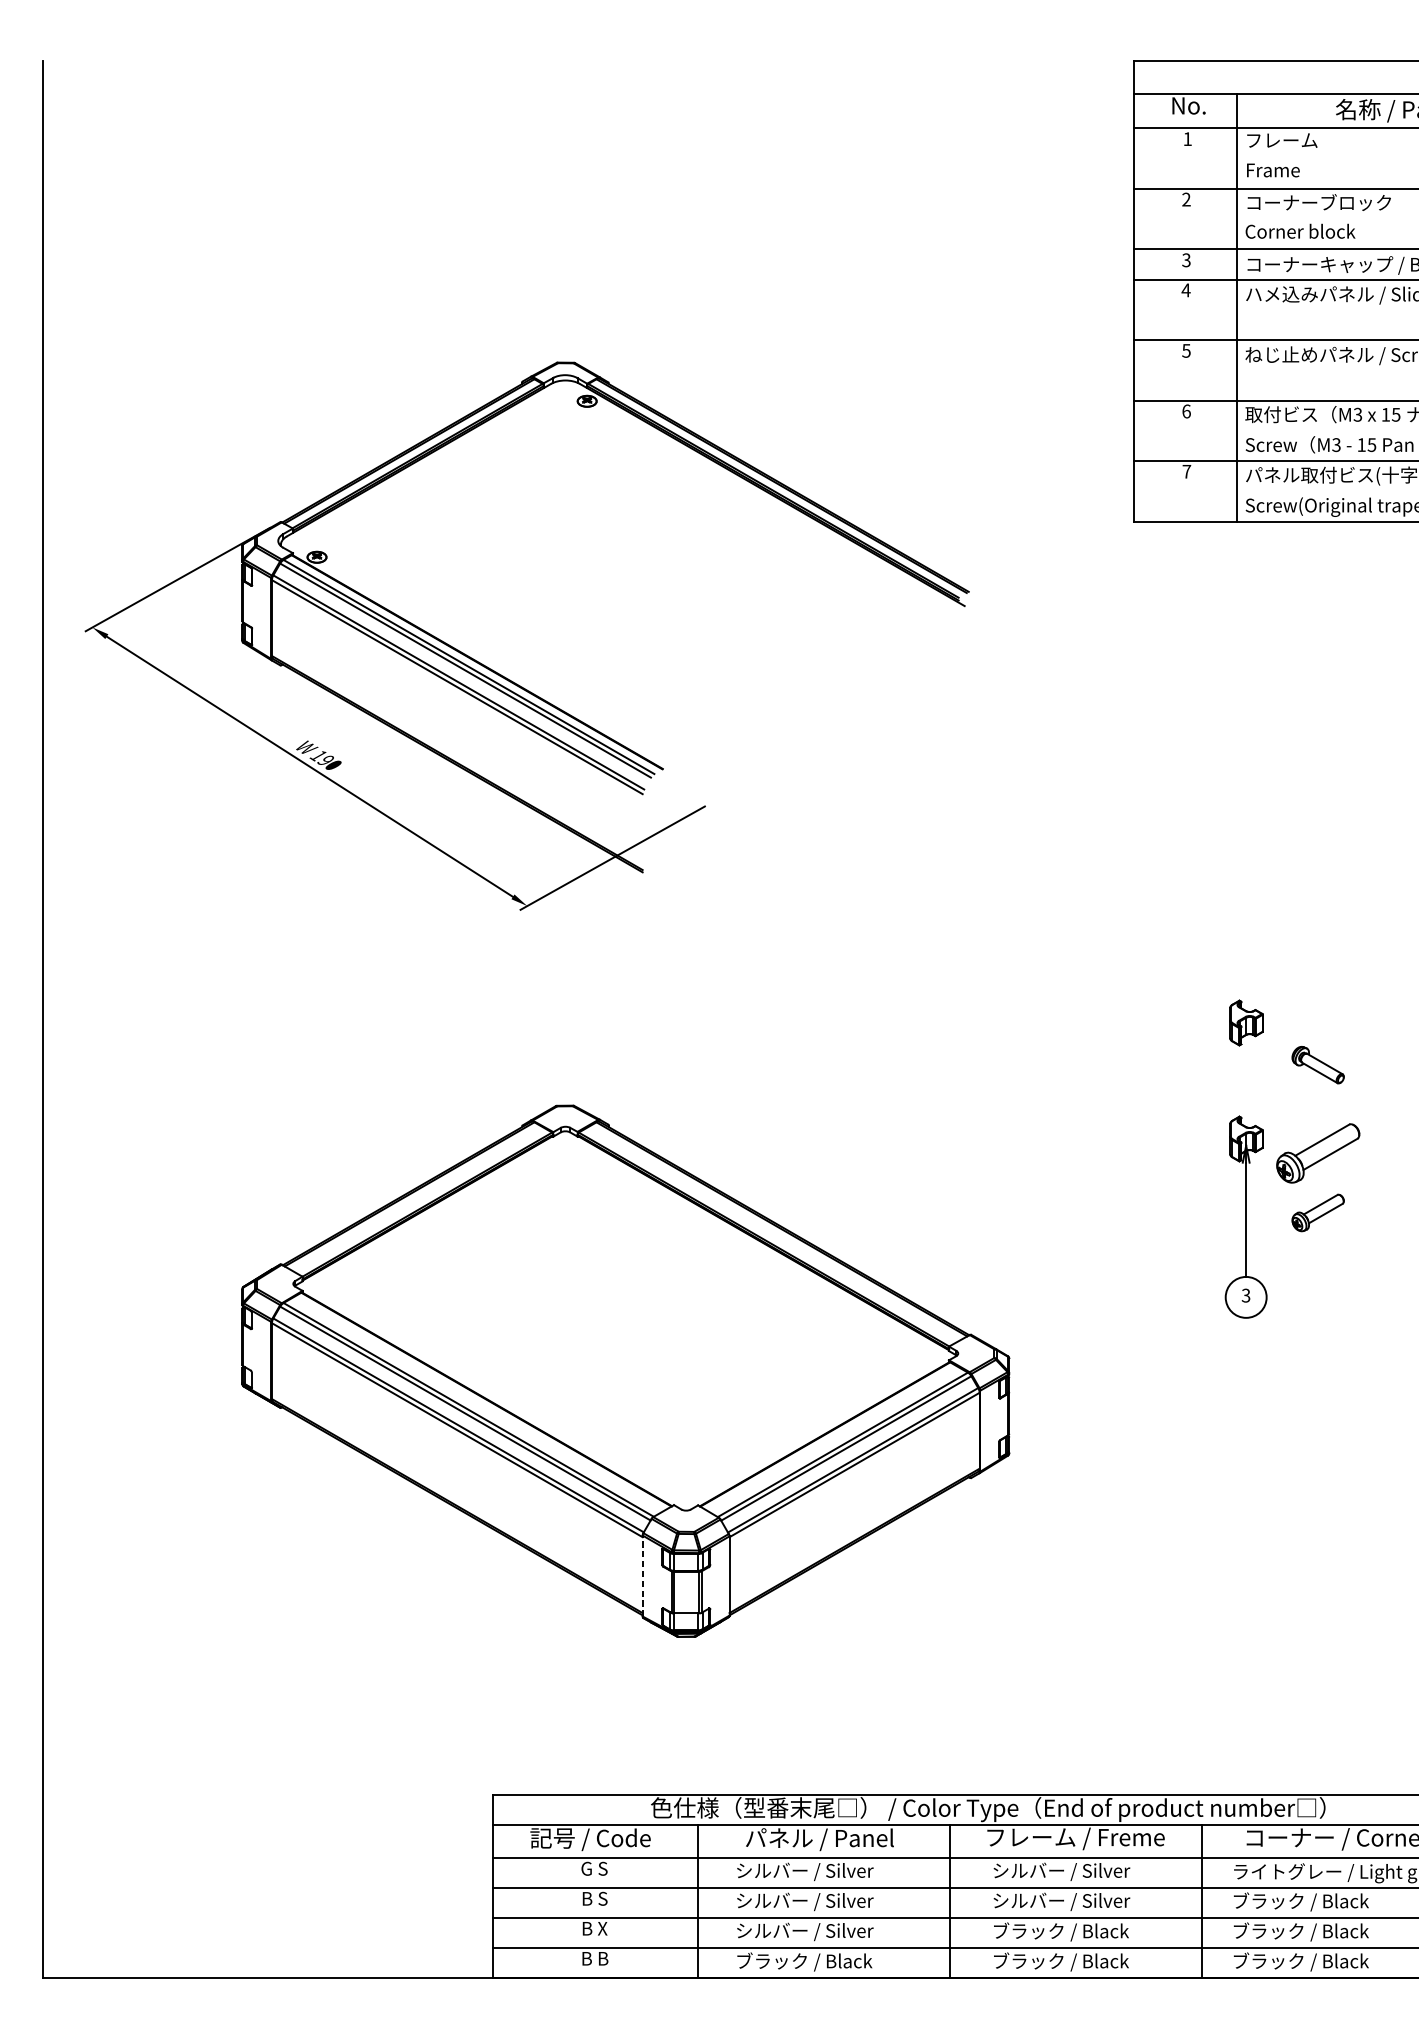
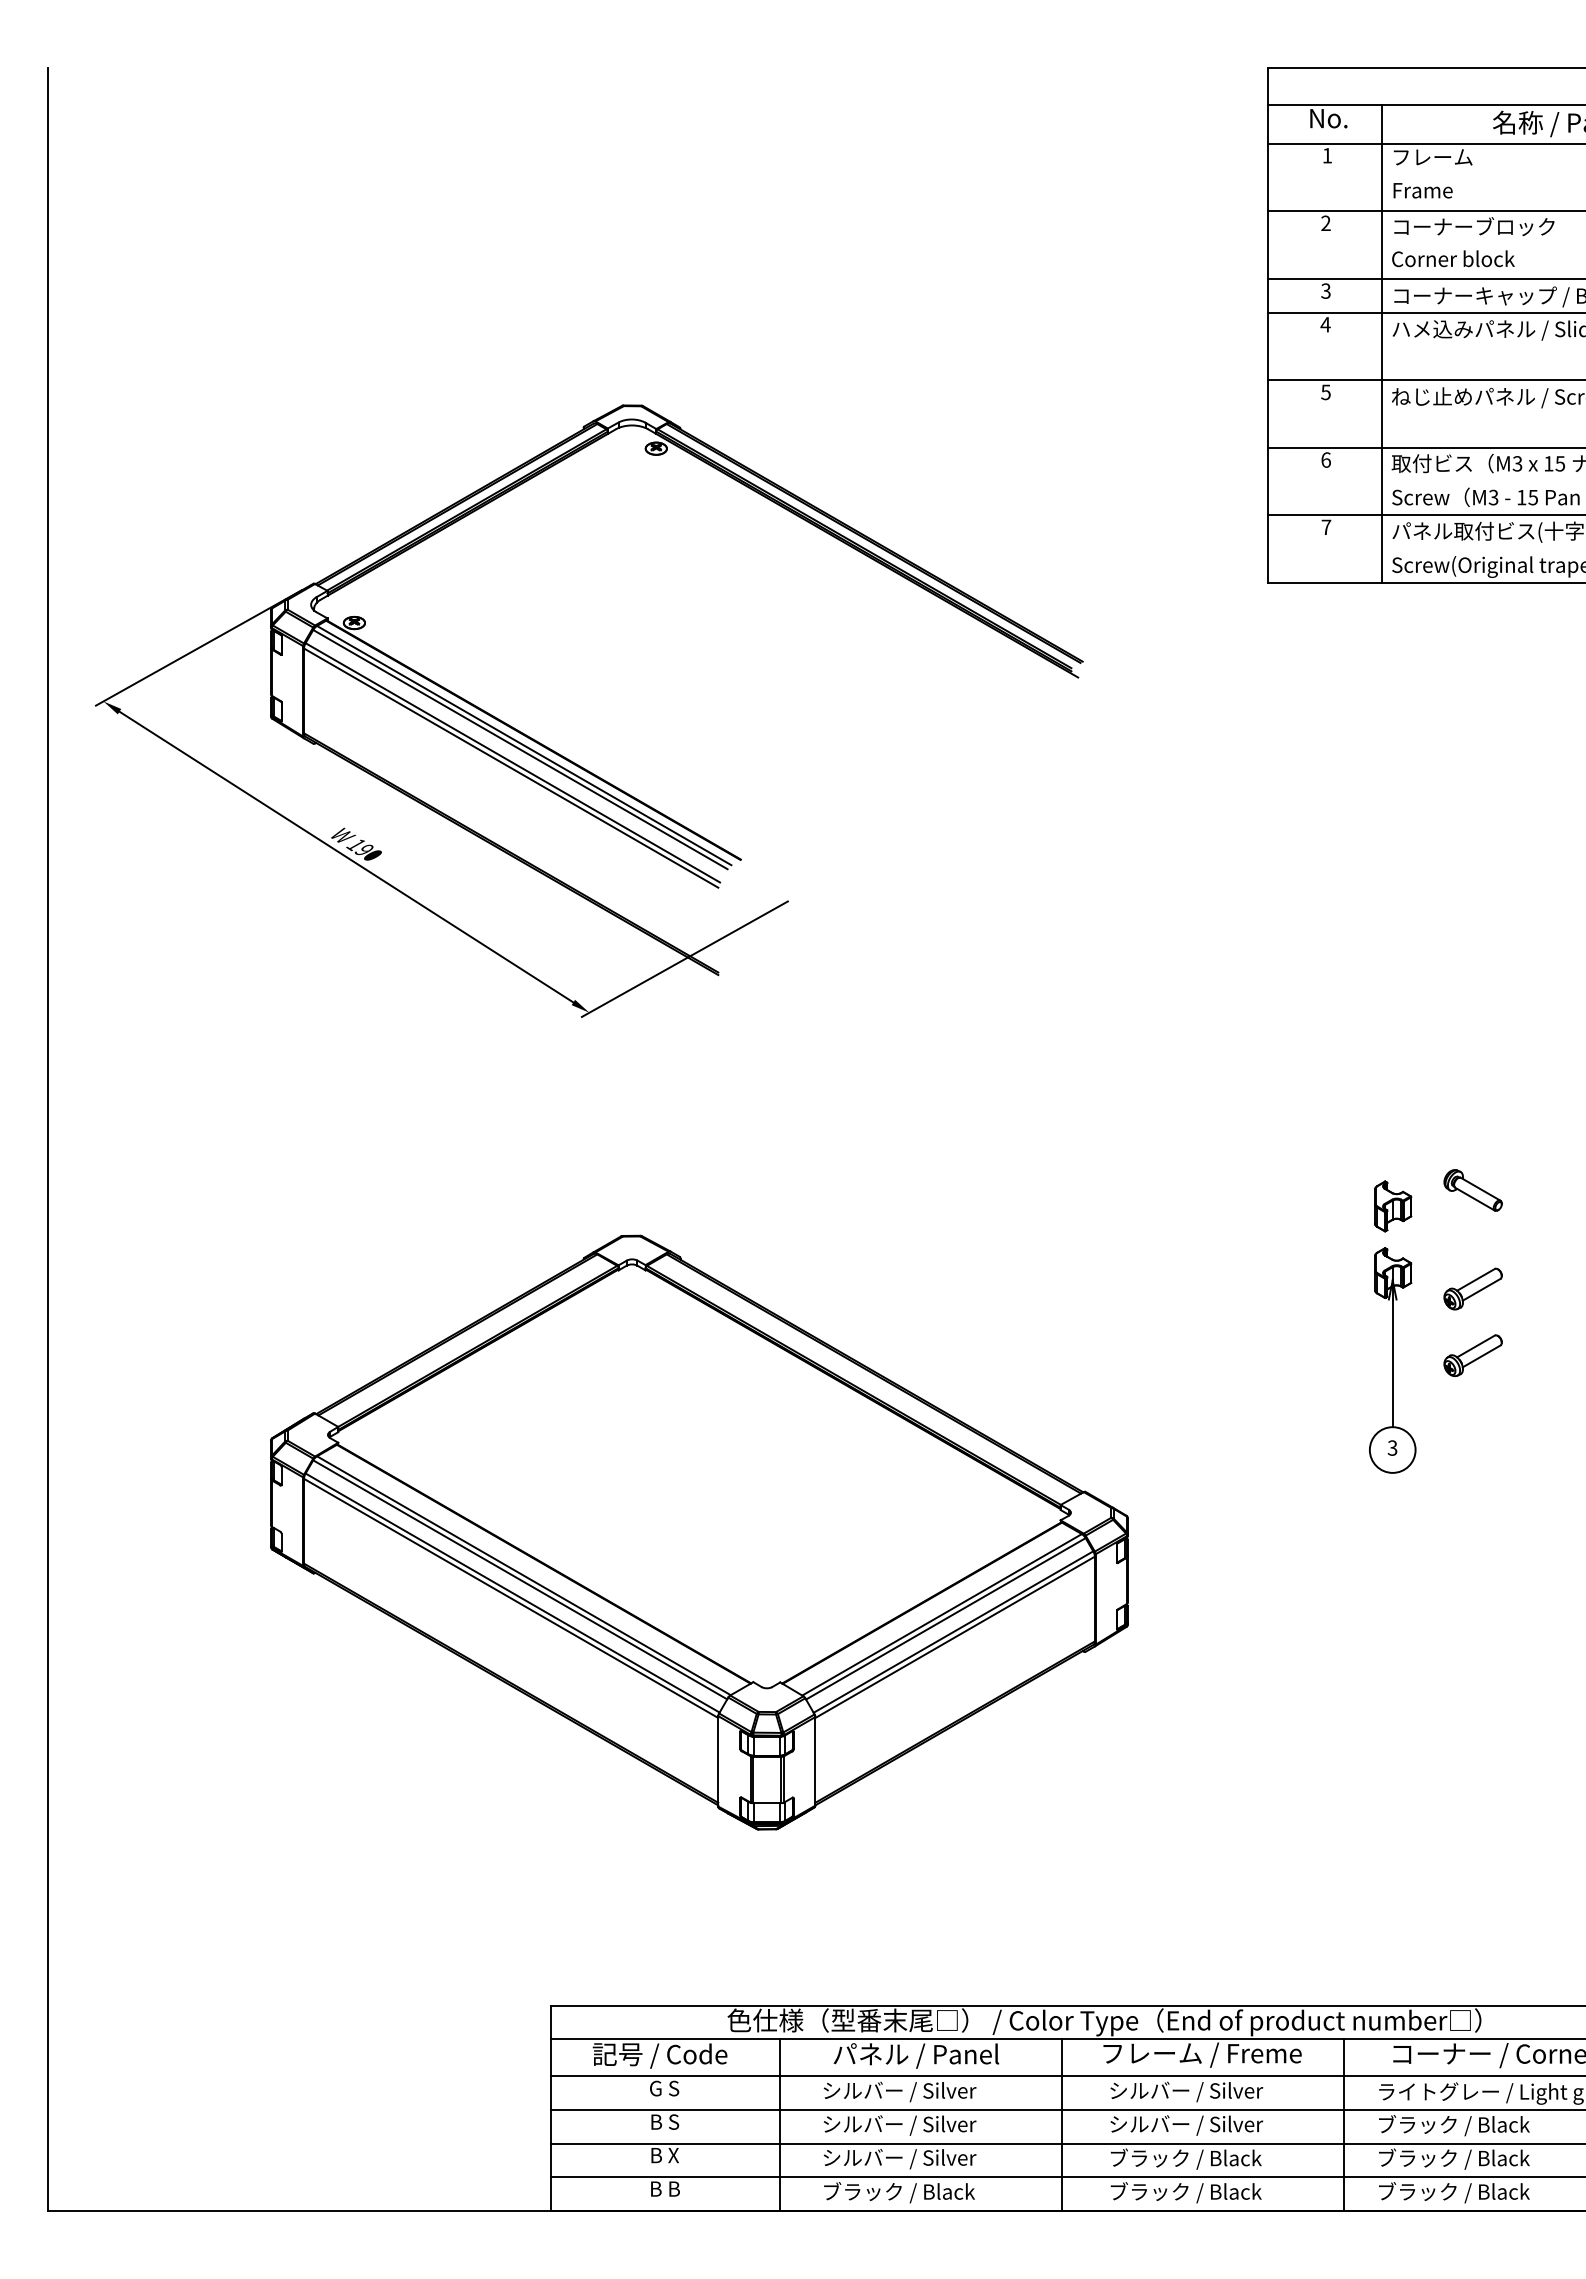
part: (1246, 1023) -> (1393, 1206), moved
part: (1317, 1152) -> (1472, 1288), size x0.62
line: (642, 1575) -> (718, 1760), dashed -> solid

